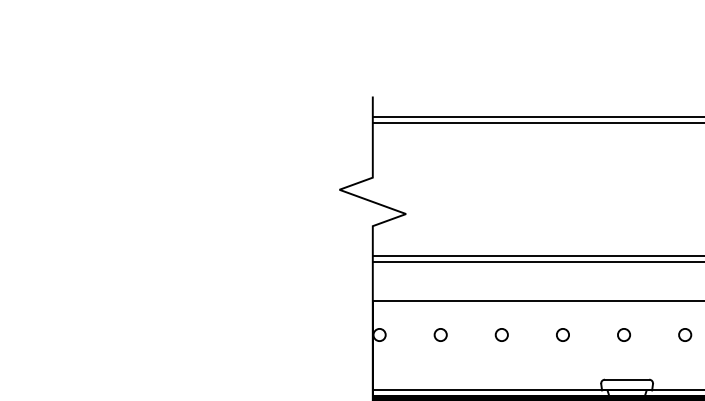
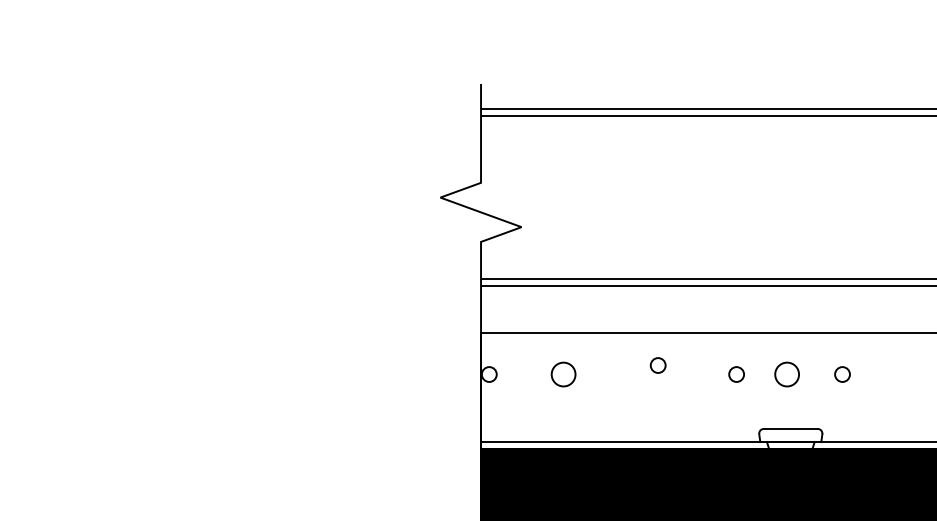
circle: (440, 334) -> (563, 374), size x1.6
circle: (501, 334) -> (657, 365), moved
circle: (562, 334) -> (736, 374), moved
circle: (623, 334) -> (786, 374), size x1.6
circle: (685, 334) -> (842, 374), moved

